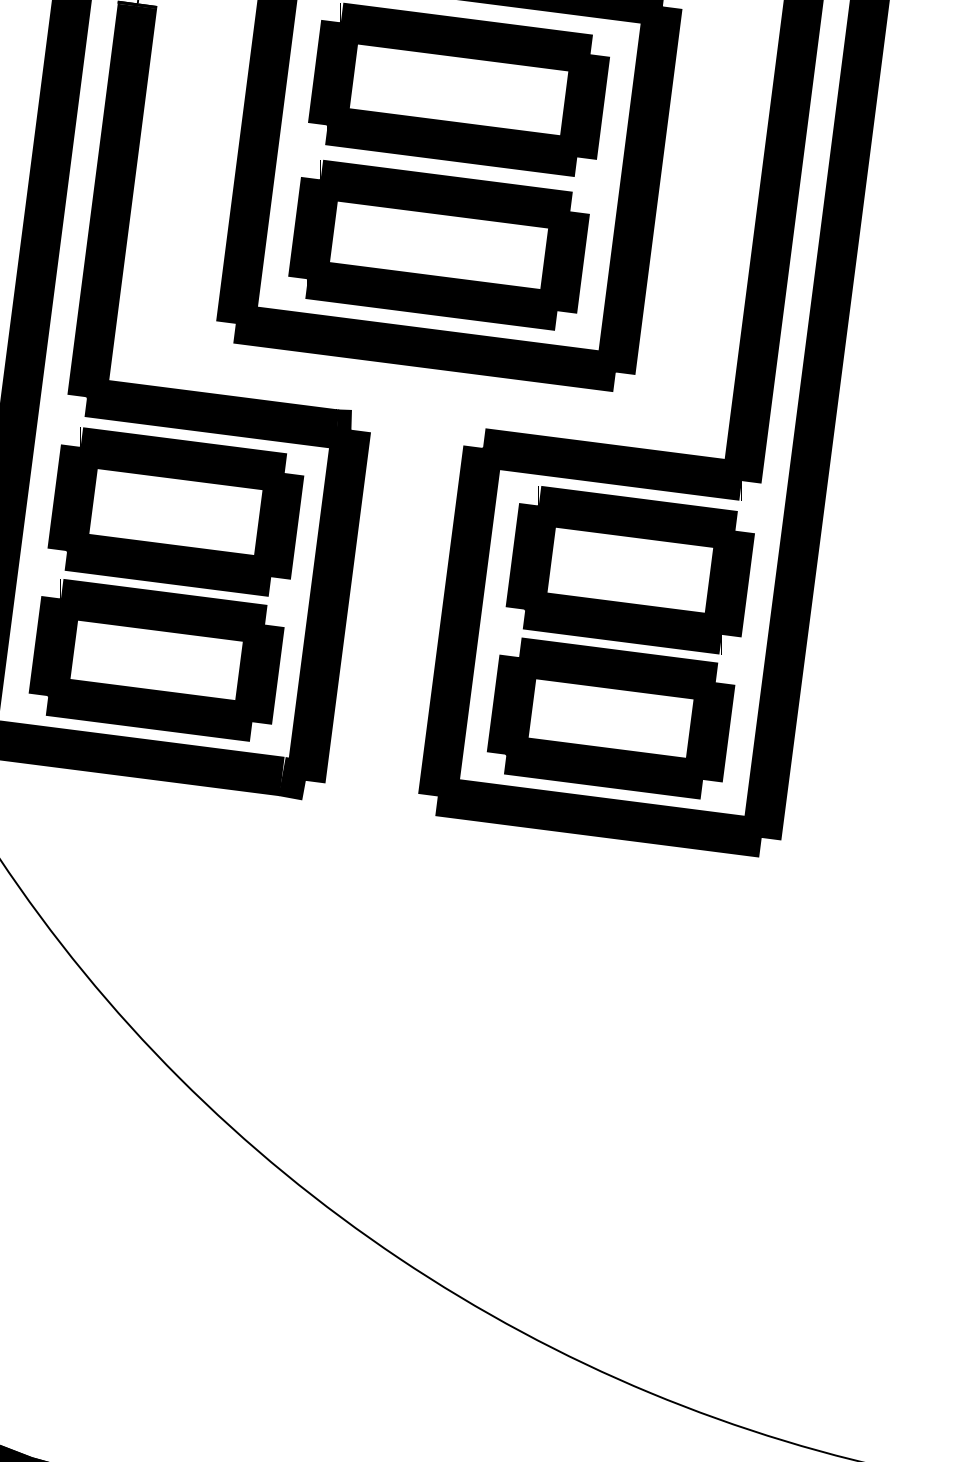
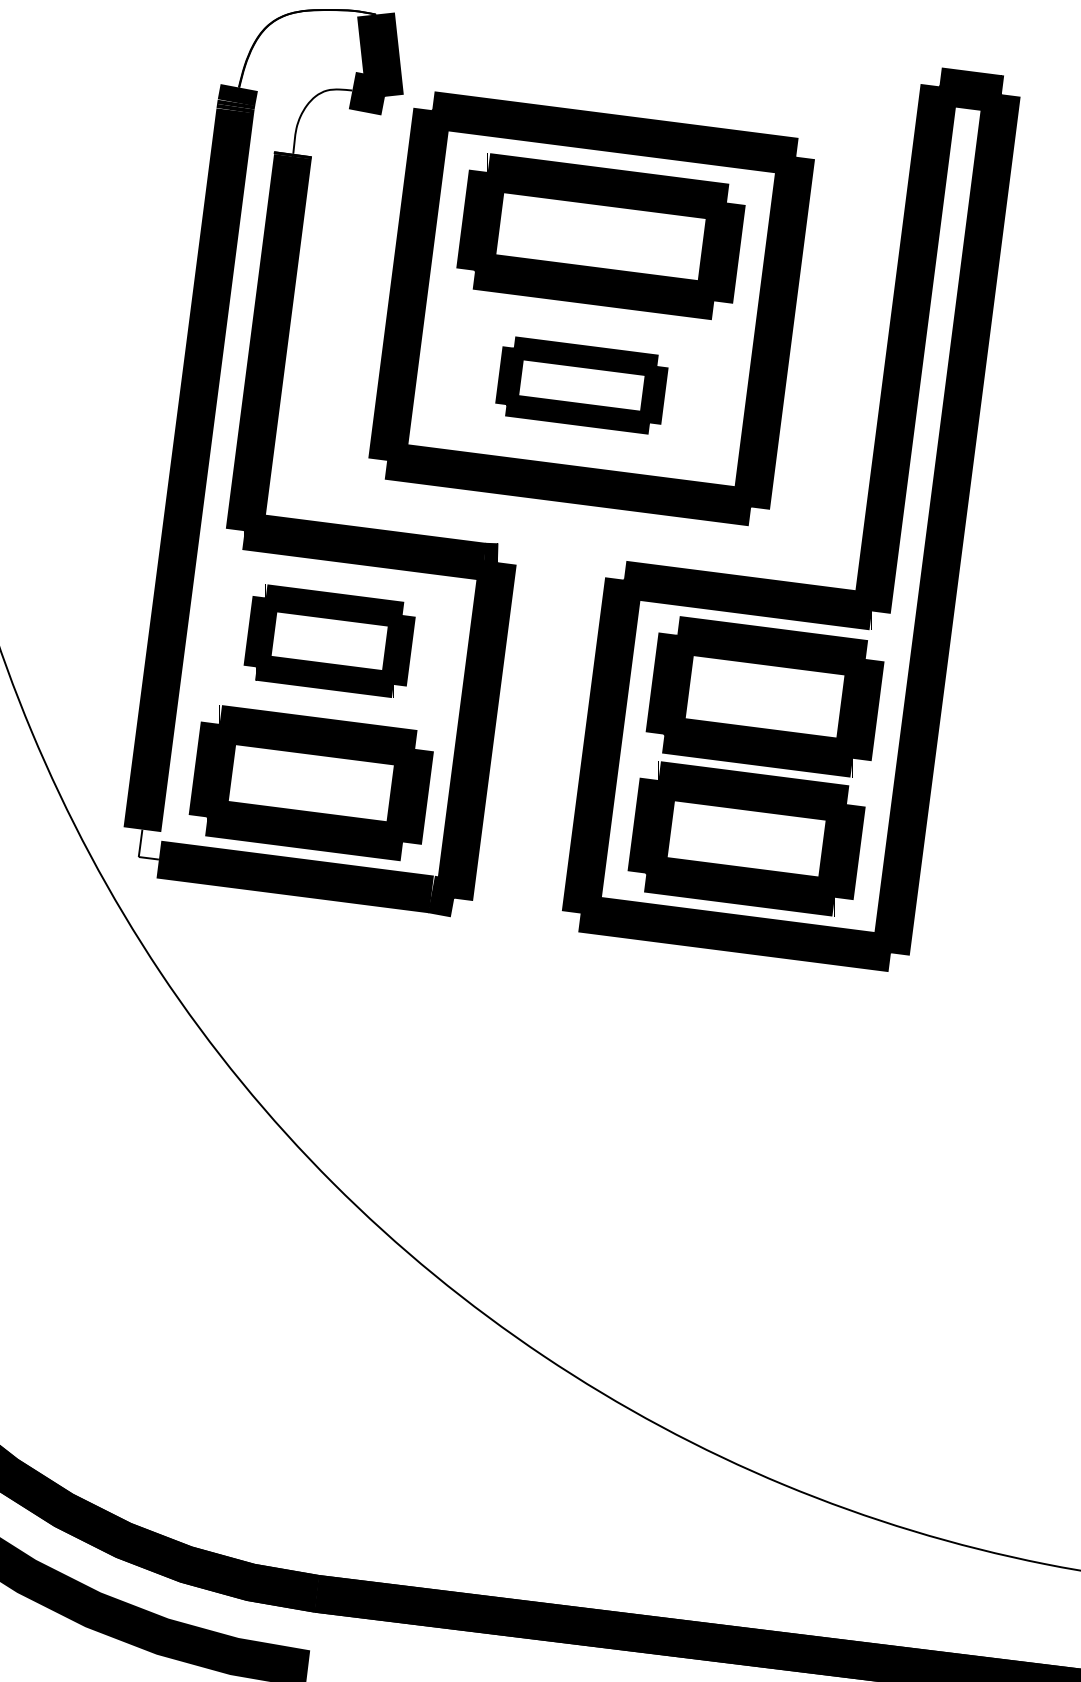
part: (438, 245) -> (581, 385), size x0.6
part: (175, 512) -> (329, 641), size x0.7

